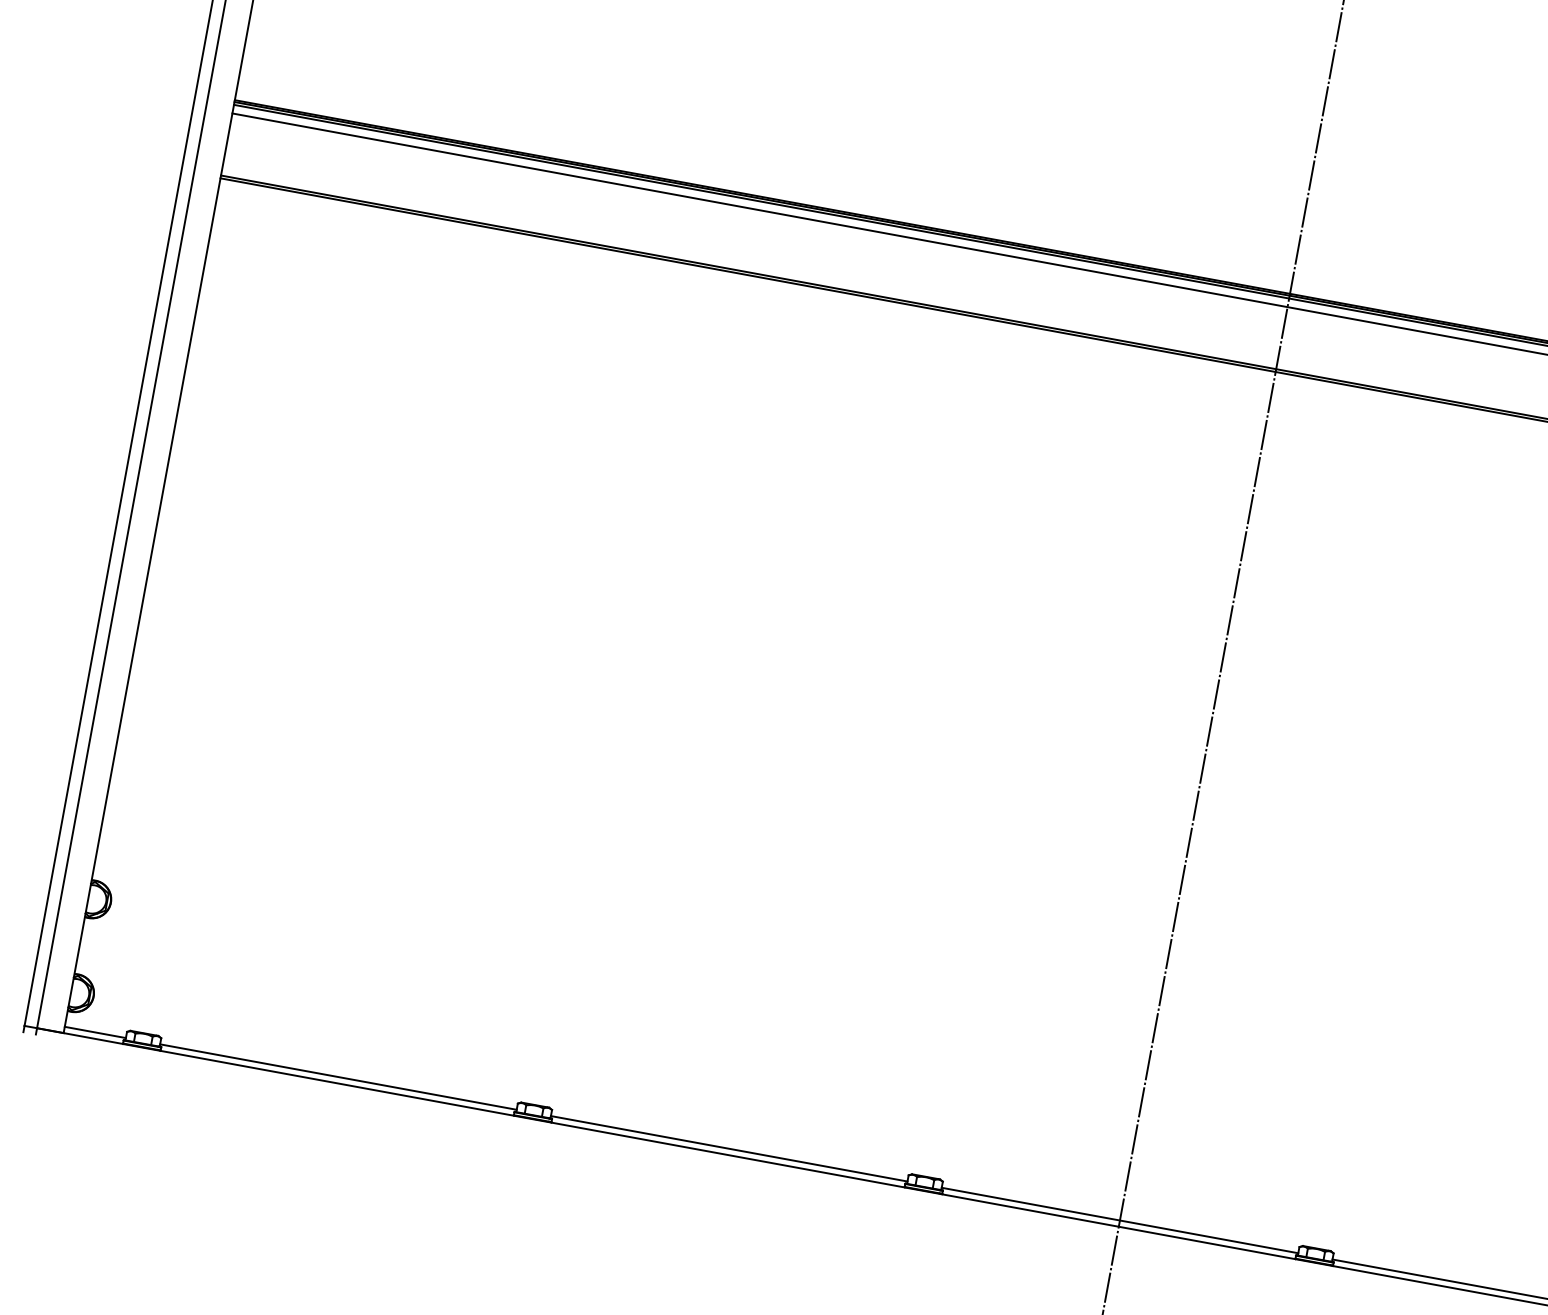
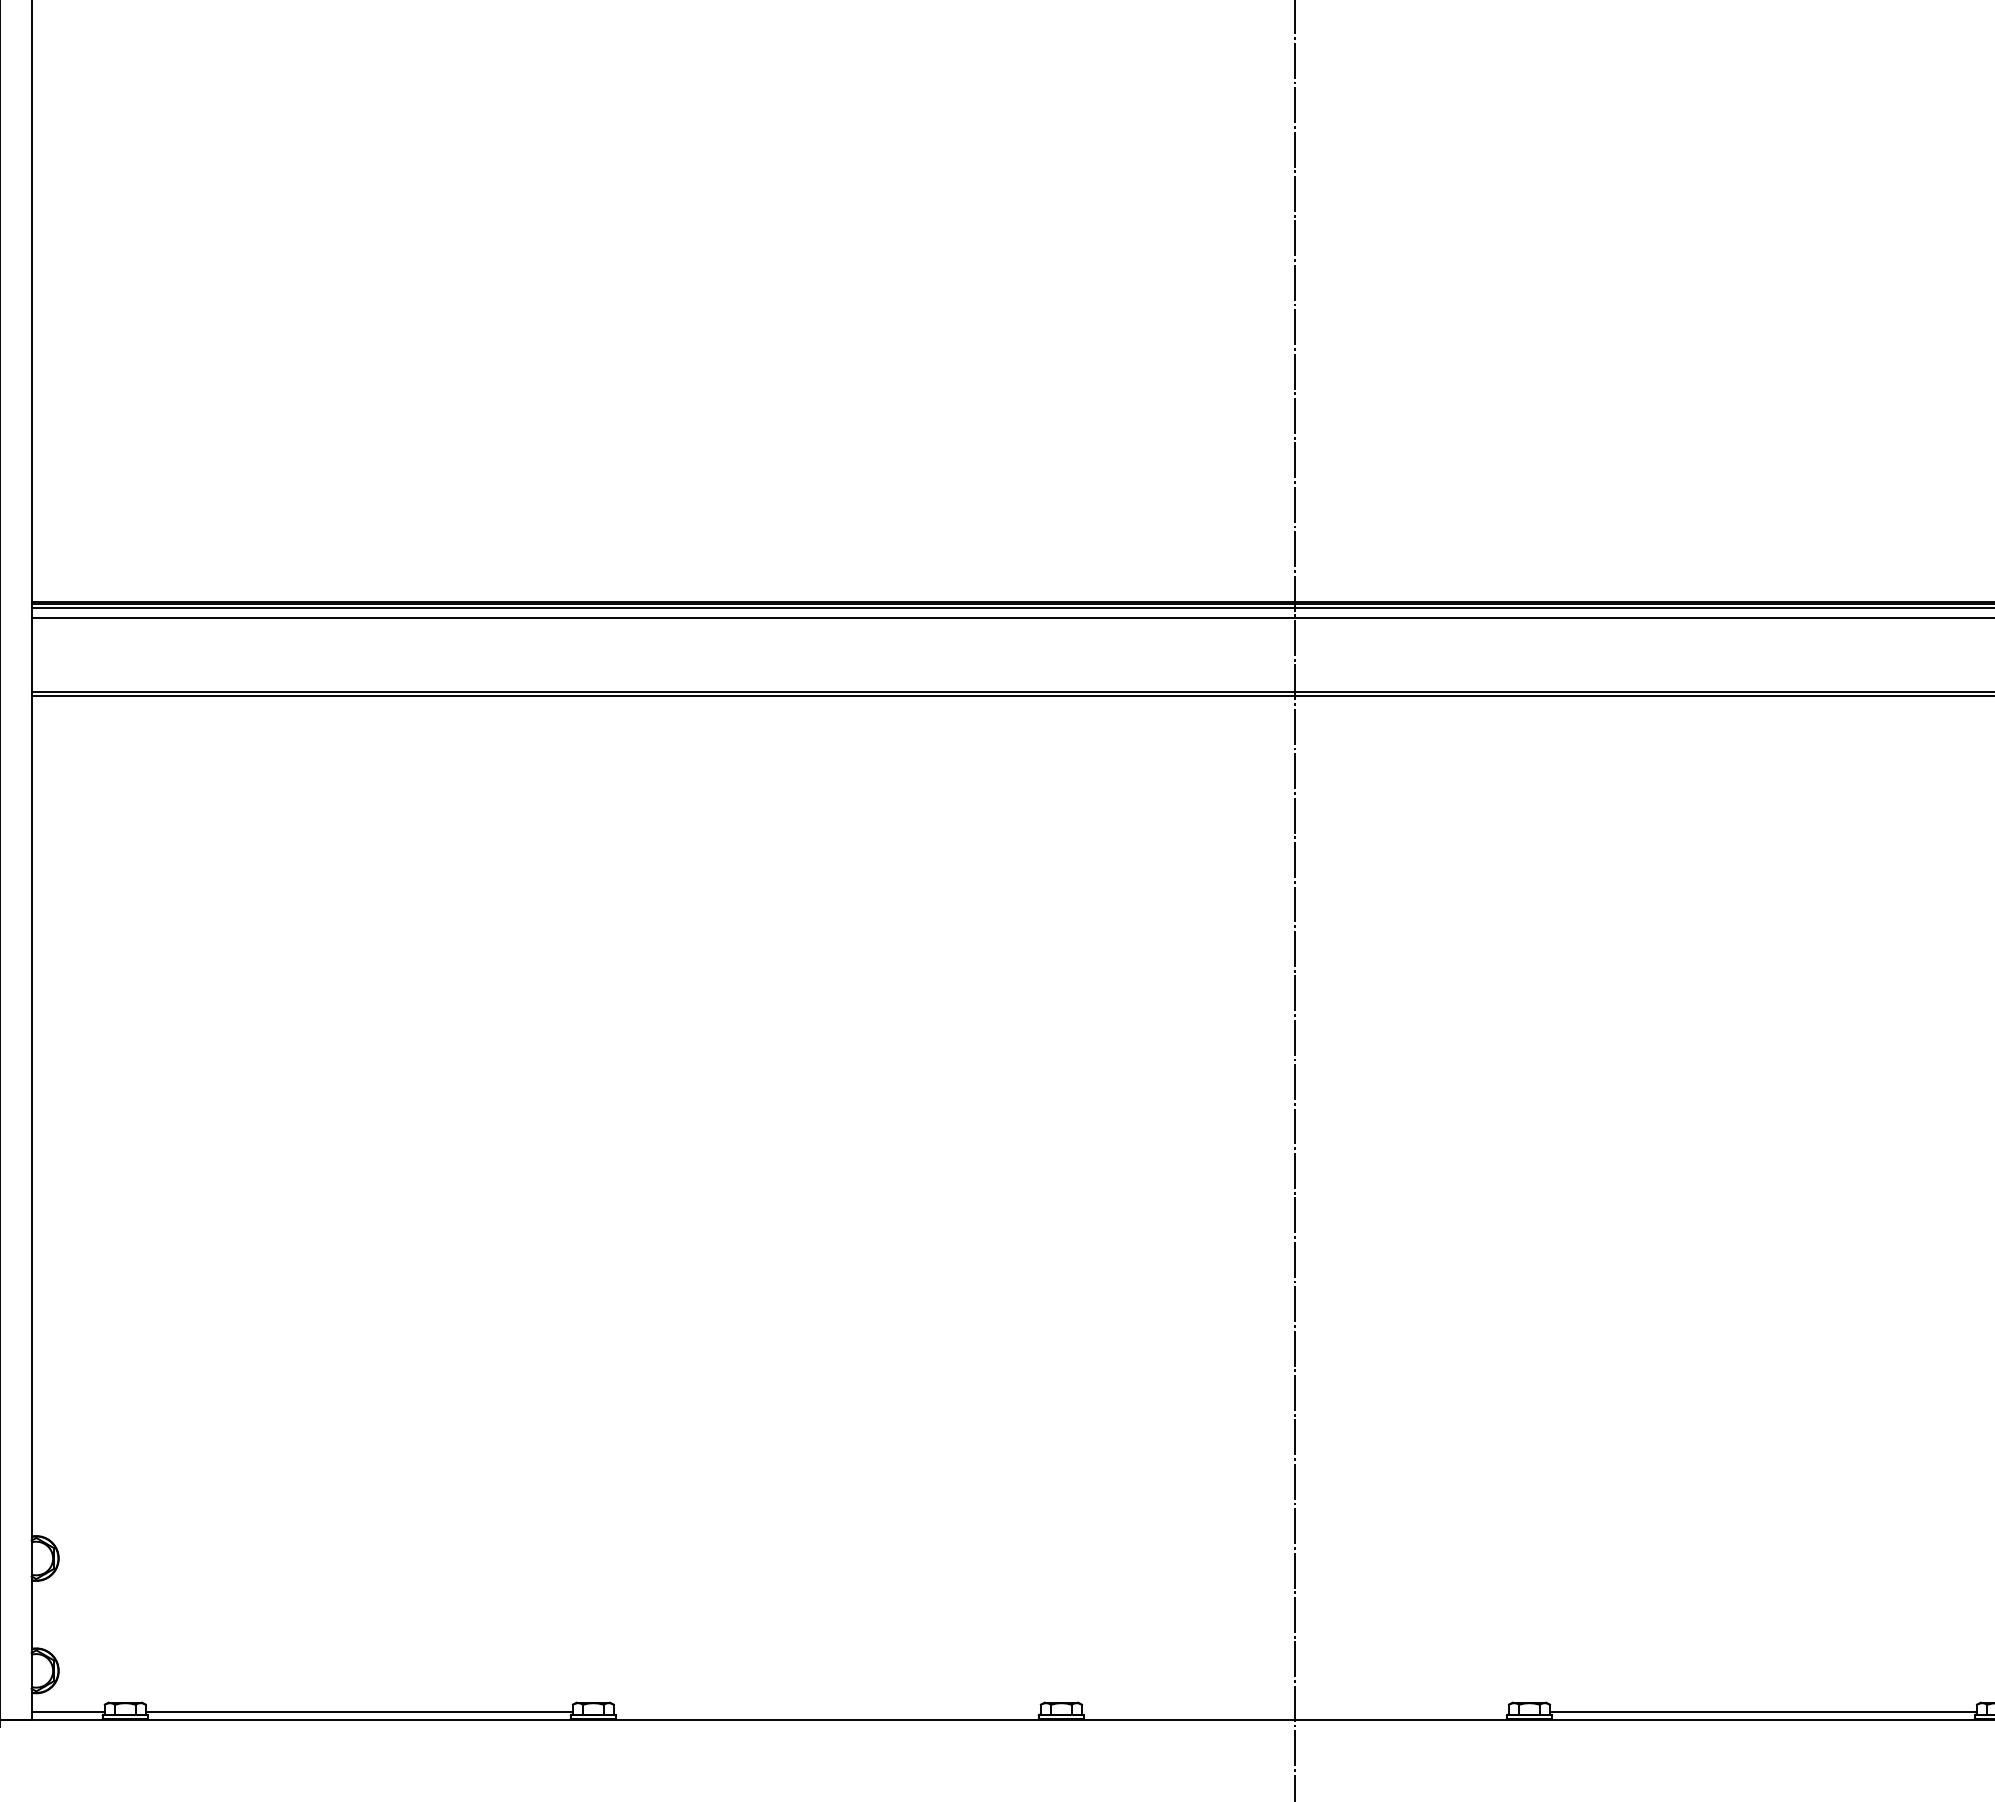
line: (728, 1149) -> (826, 1712), removed
line: (1119, 1220) -> (1294, 1712), removed

